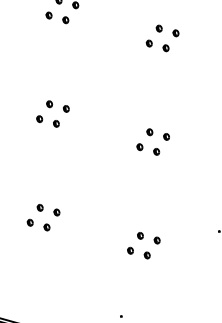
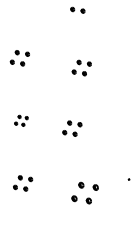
part: (52, 113) -> (21, 120), size x0.7
part: (153, 141) -> (72, 128), moved
part: (143, 246) -> (84, 193), size x1.4

